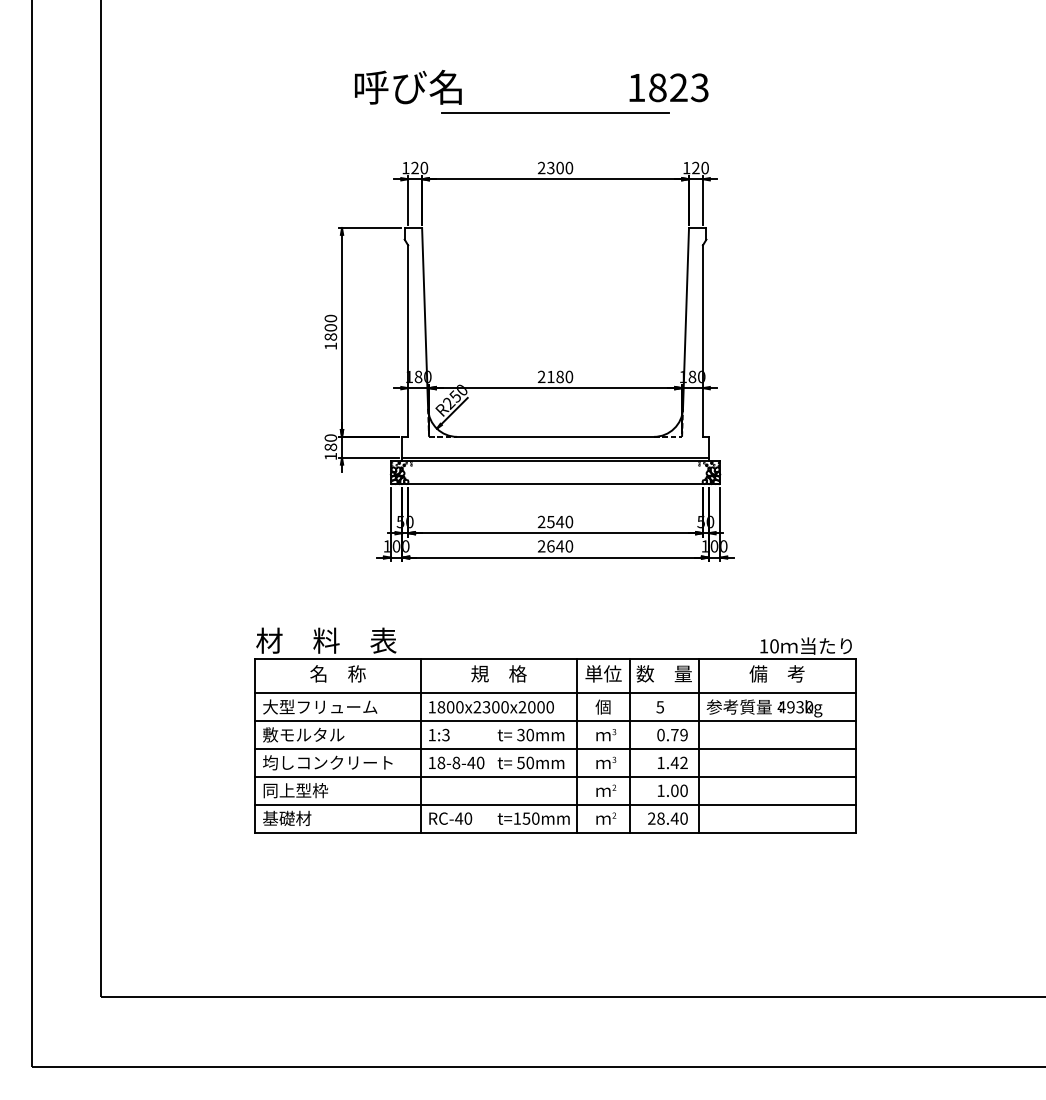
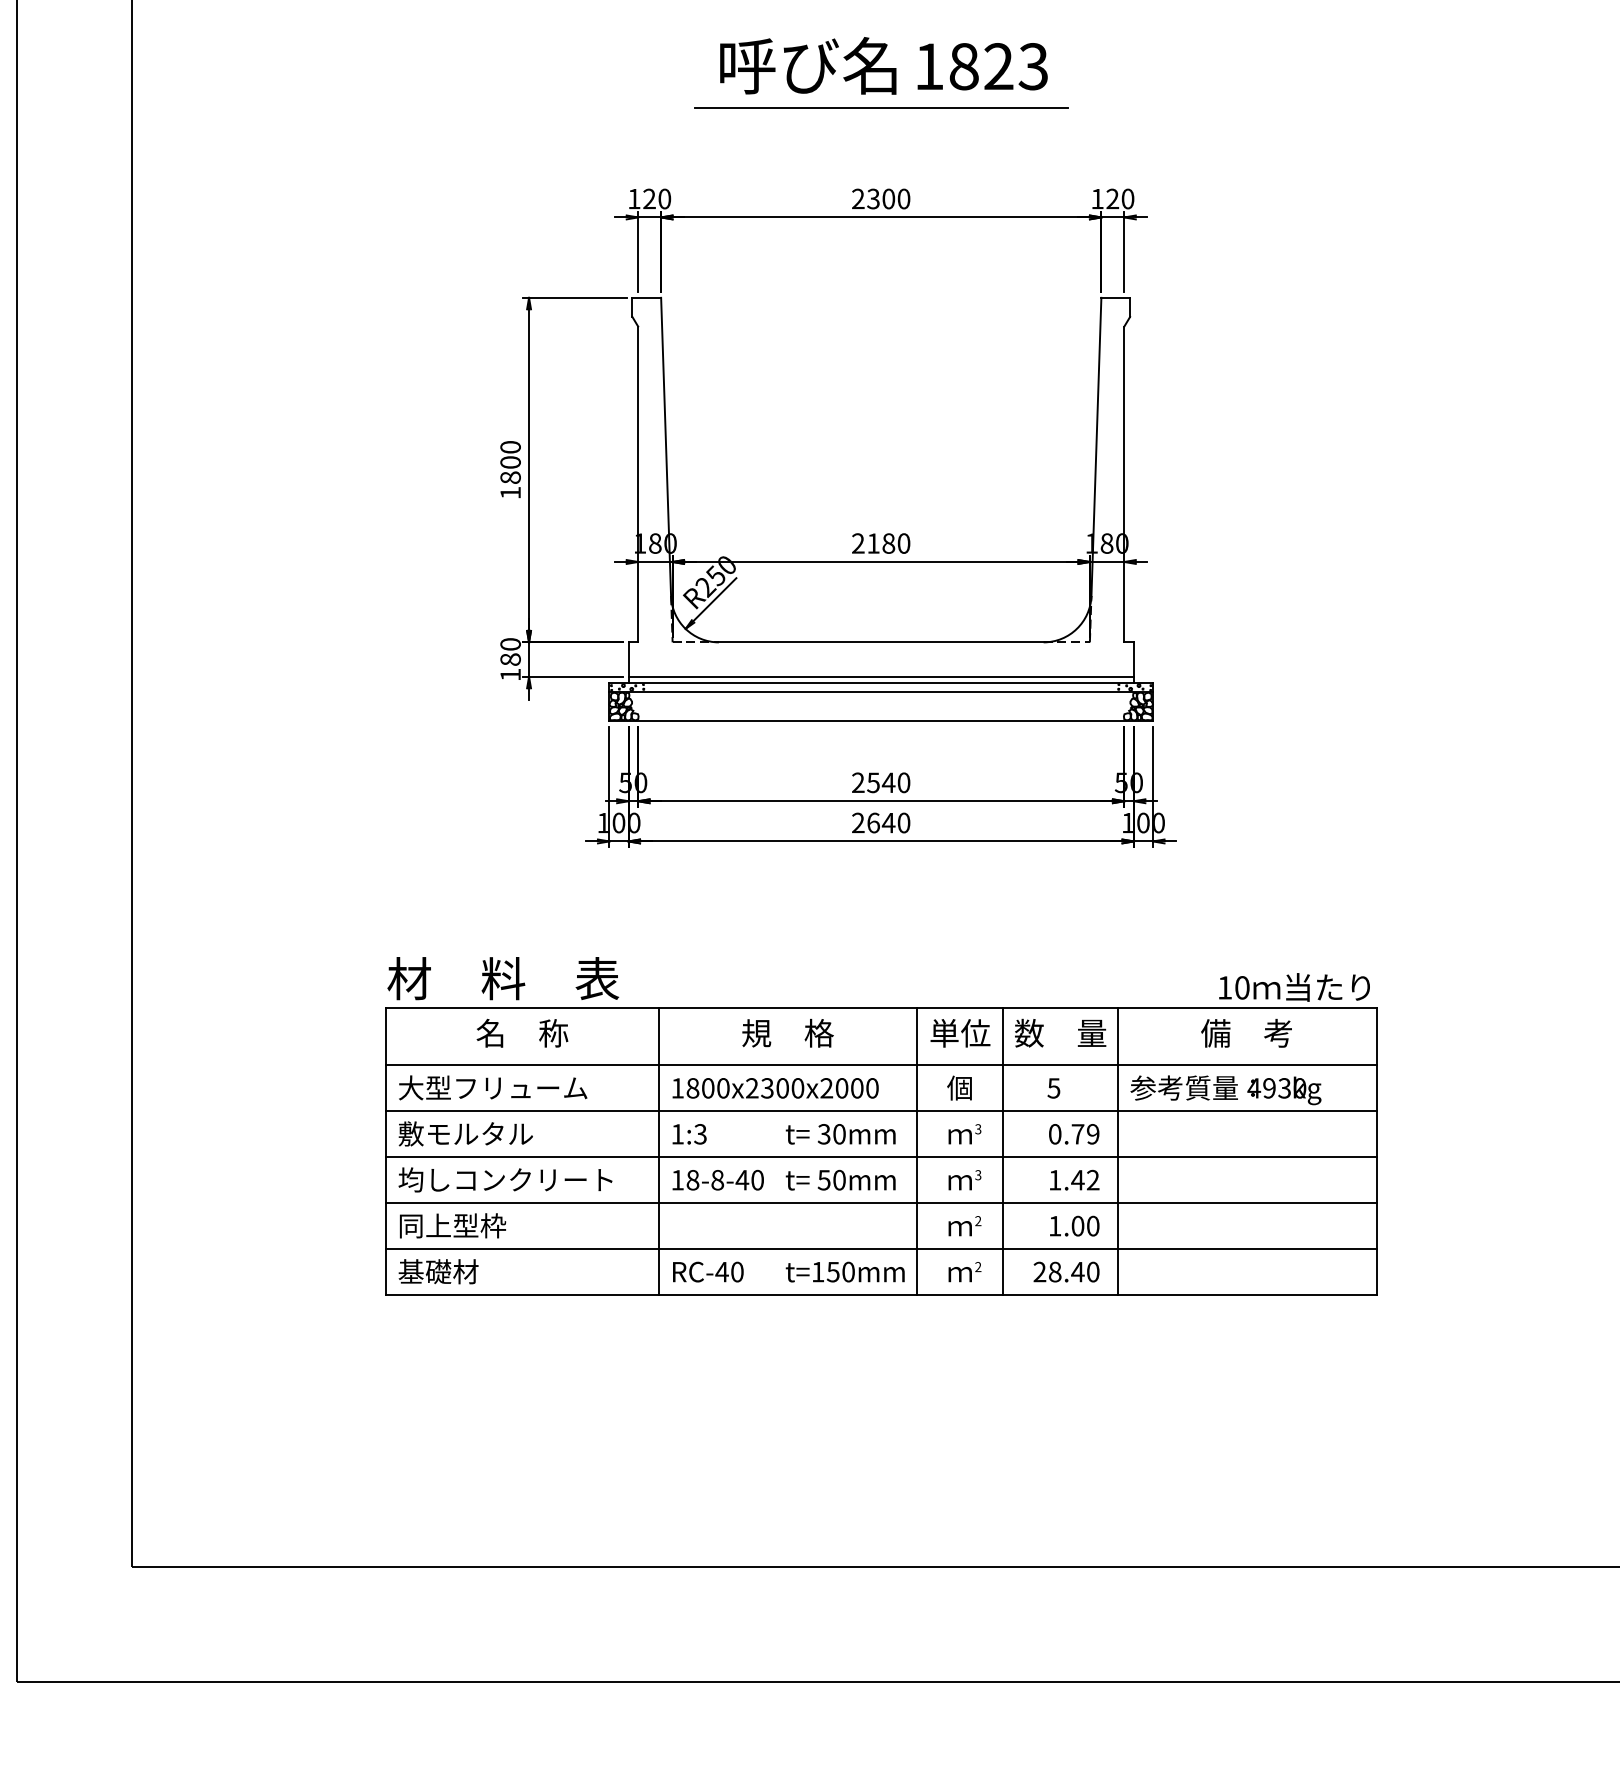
text: (408, 86) -> (808, 64), moved
text: (668, 87) -> (981, 66), moved
line: (555, 467) -> (881, 692), added

